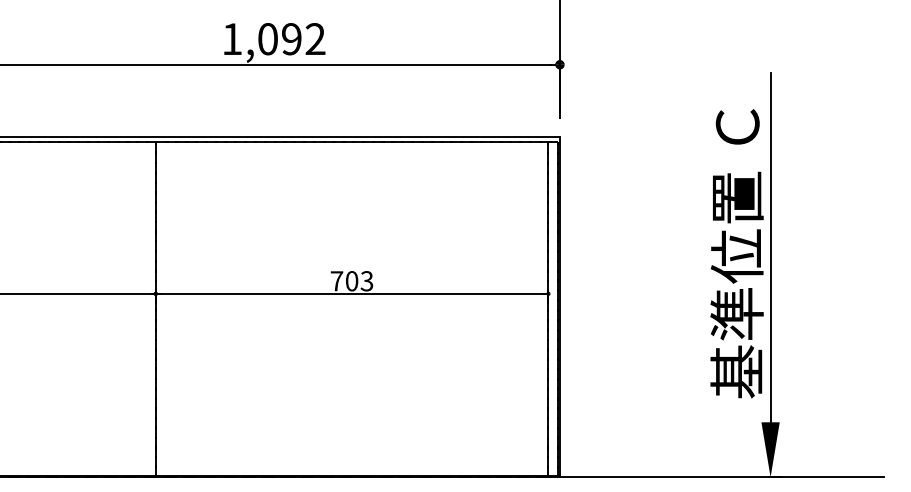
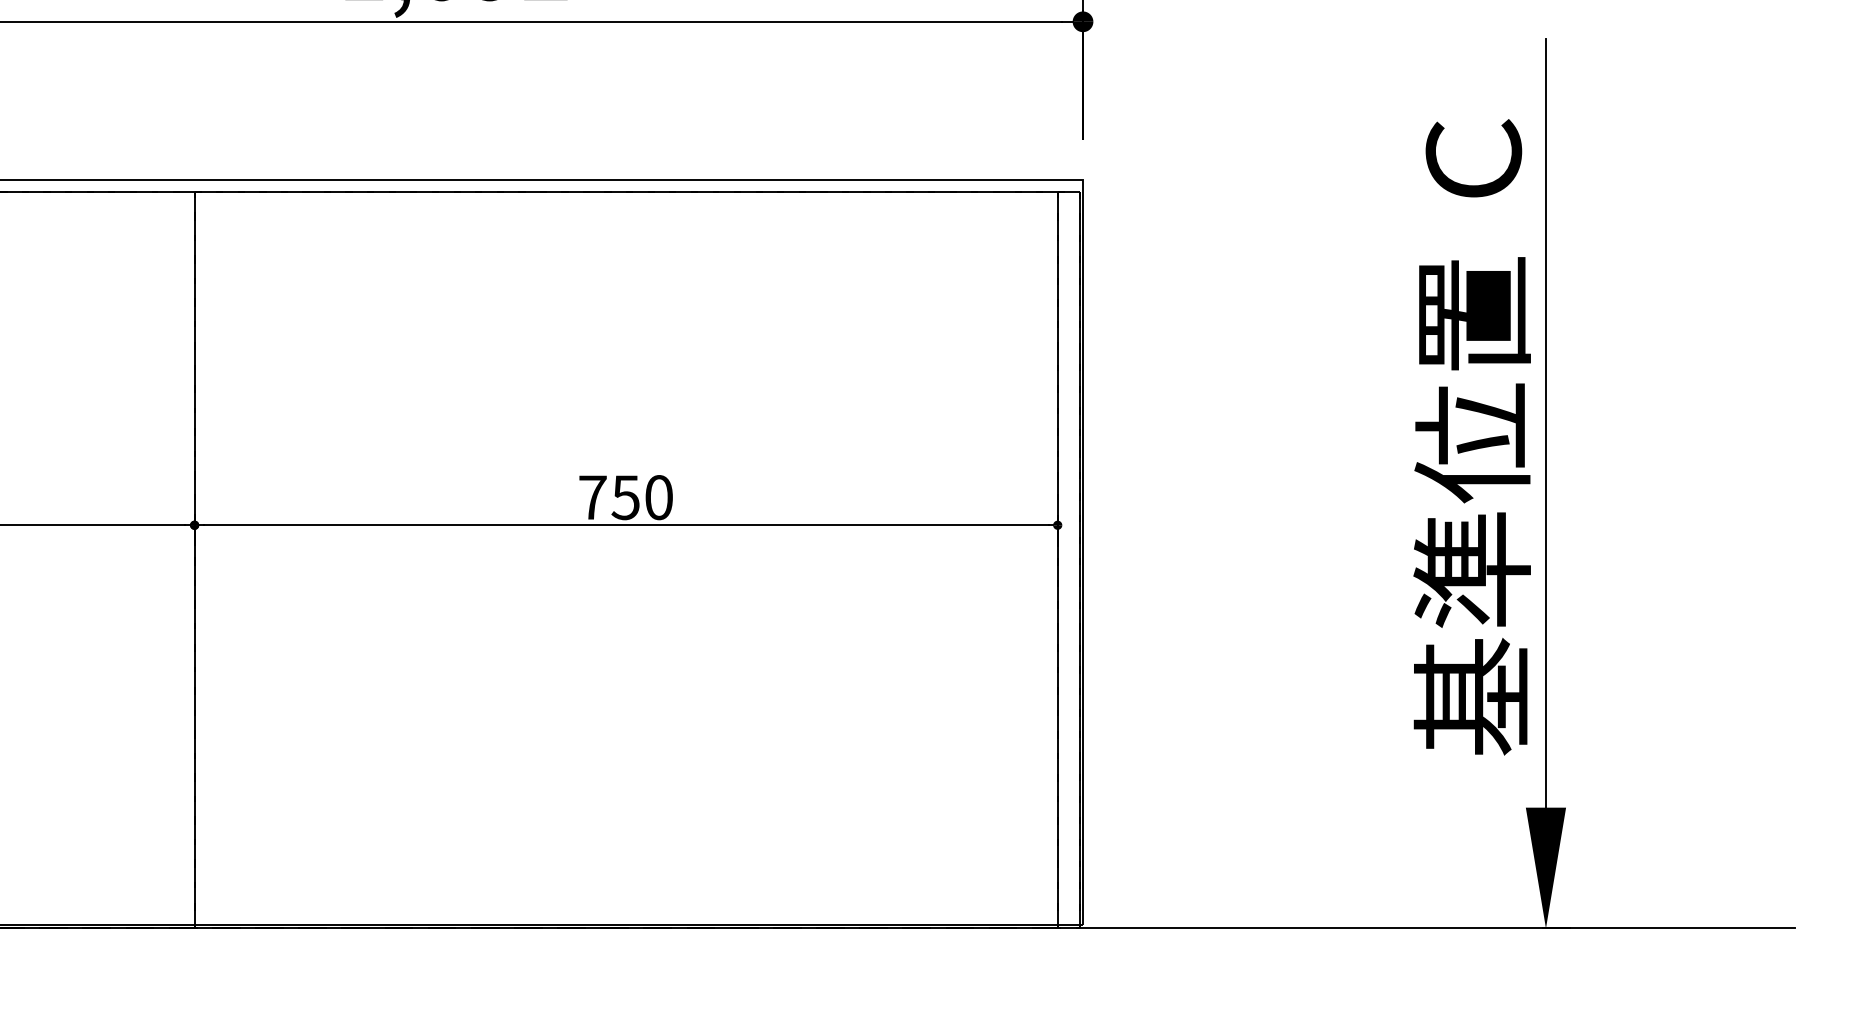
text: (359, 281) -> (642, 498), 703 -> 750

